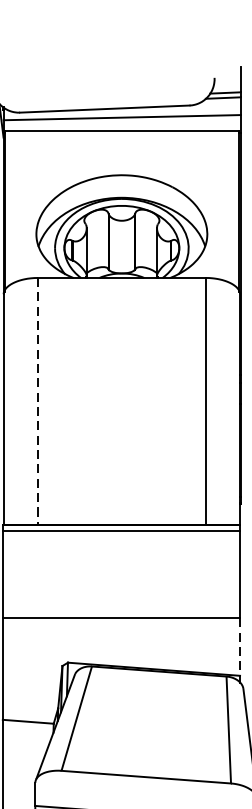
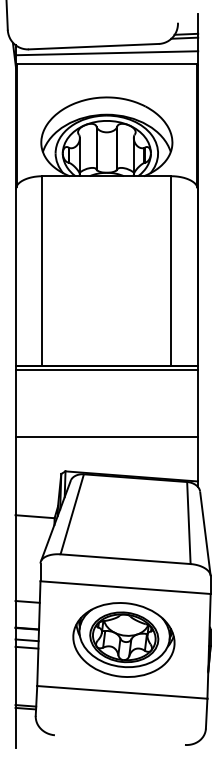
line: (37, 402) -> (42, 271), dashed -> solid
line: (240, 647) -> (197, 459), dashed -> solid

